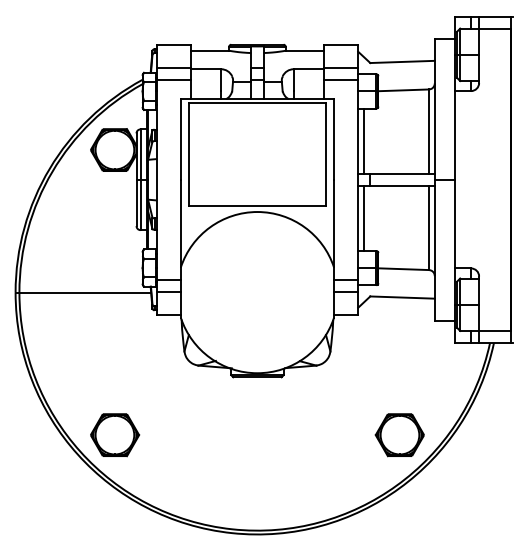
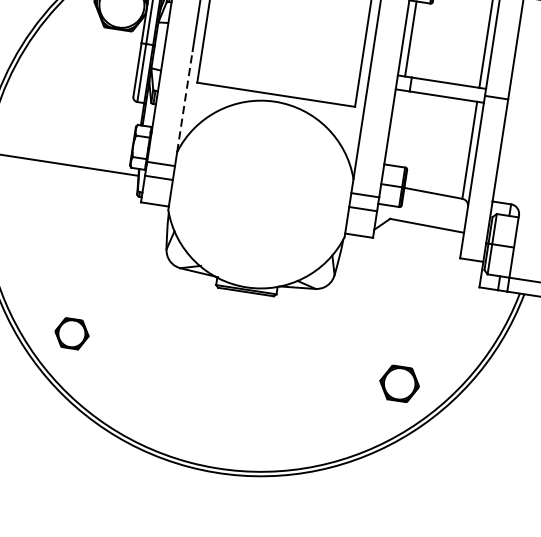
line: (364, 217) -> (397, 126), removed
line: (180, 223) -> (184, 101), solid -> dashed
part: (115, 435) -> (72, 334), size x0.6
part: (399, 435) -> (399, 384), size x0.7

